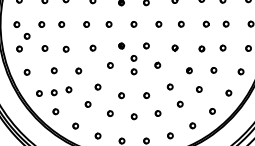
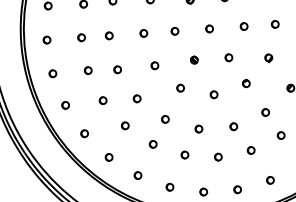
part: (26, 36) -> (61, 55), removed
part: (133, 58) -> (212, 76), removed
part: (53, 92) -> (104, 130), removed

